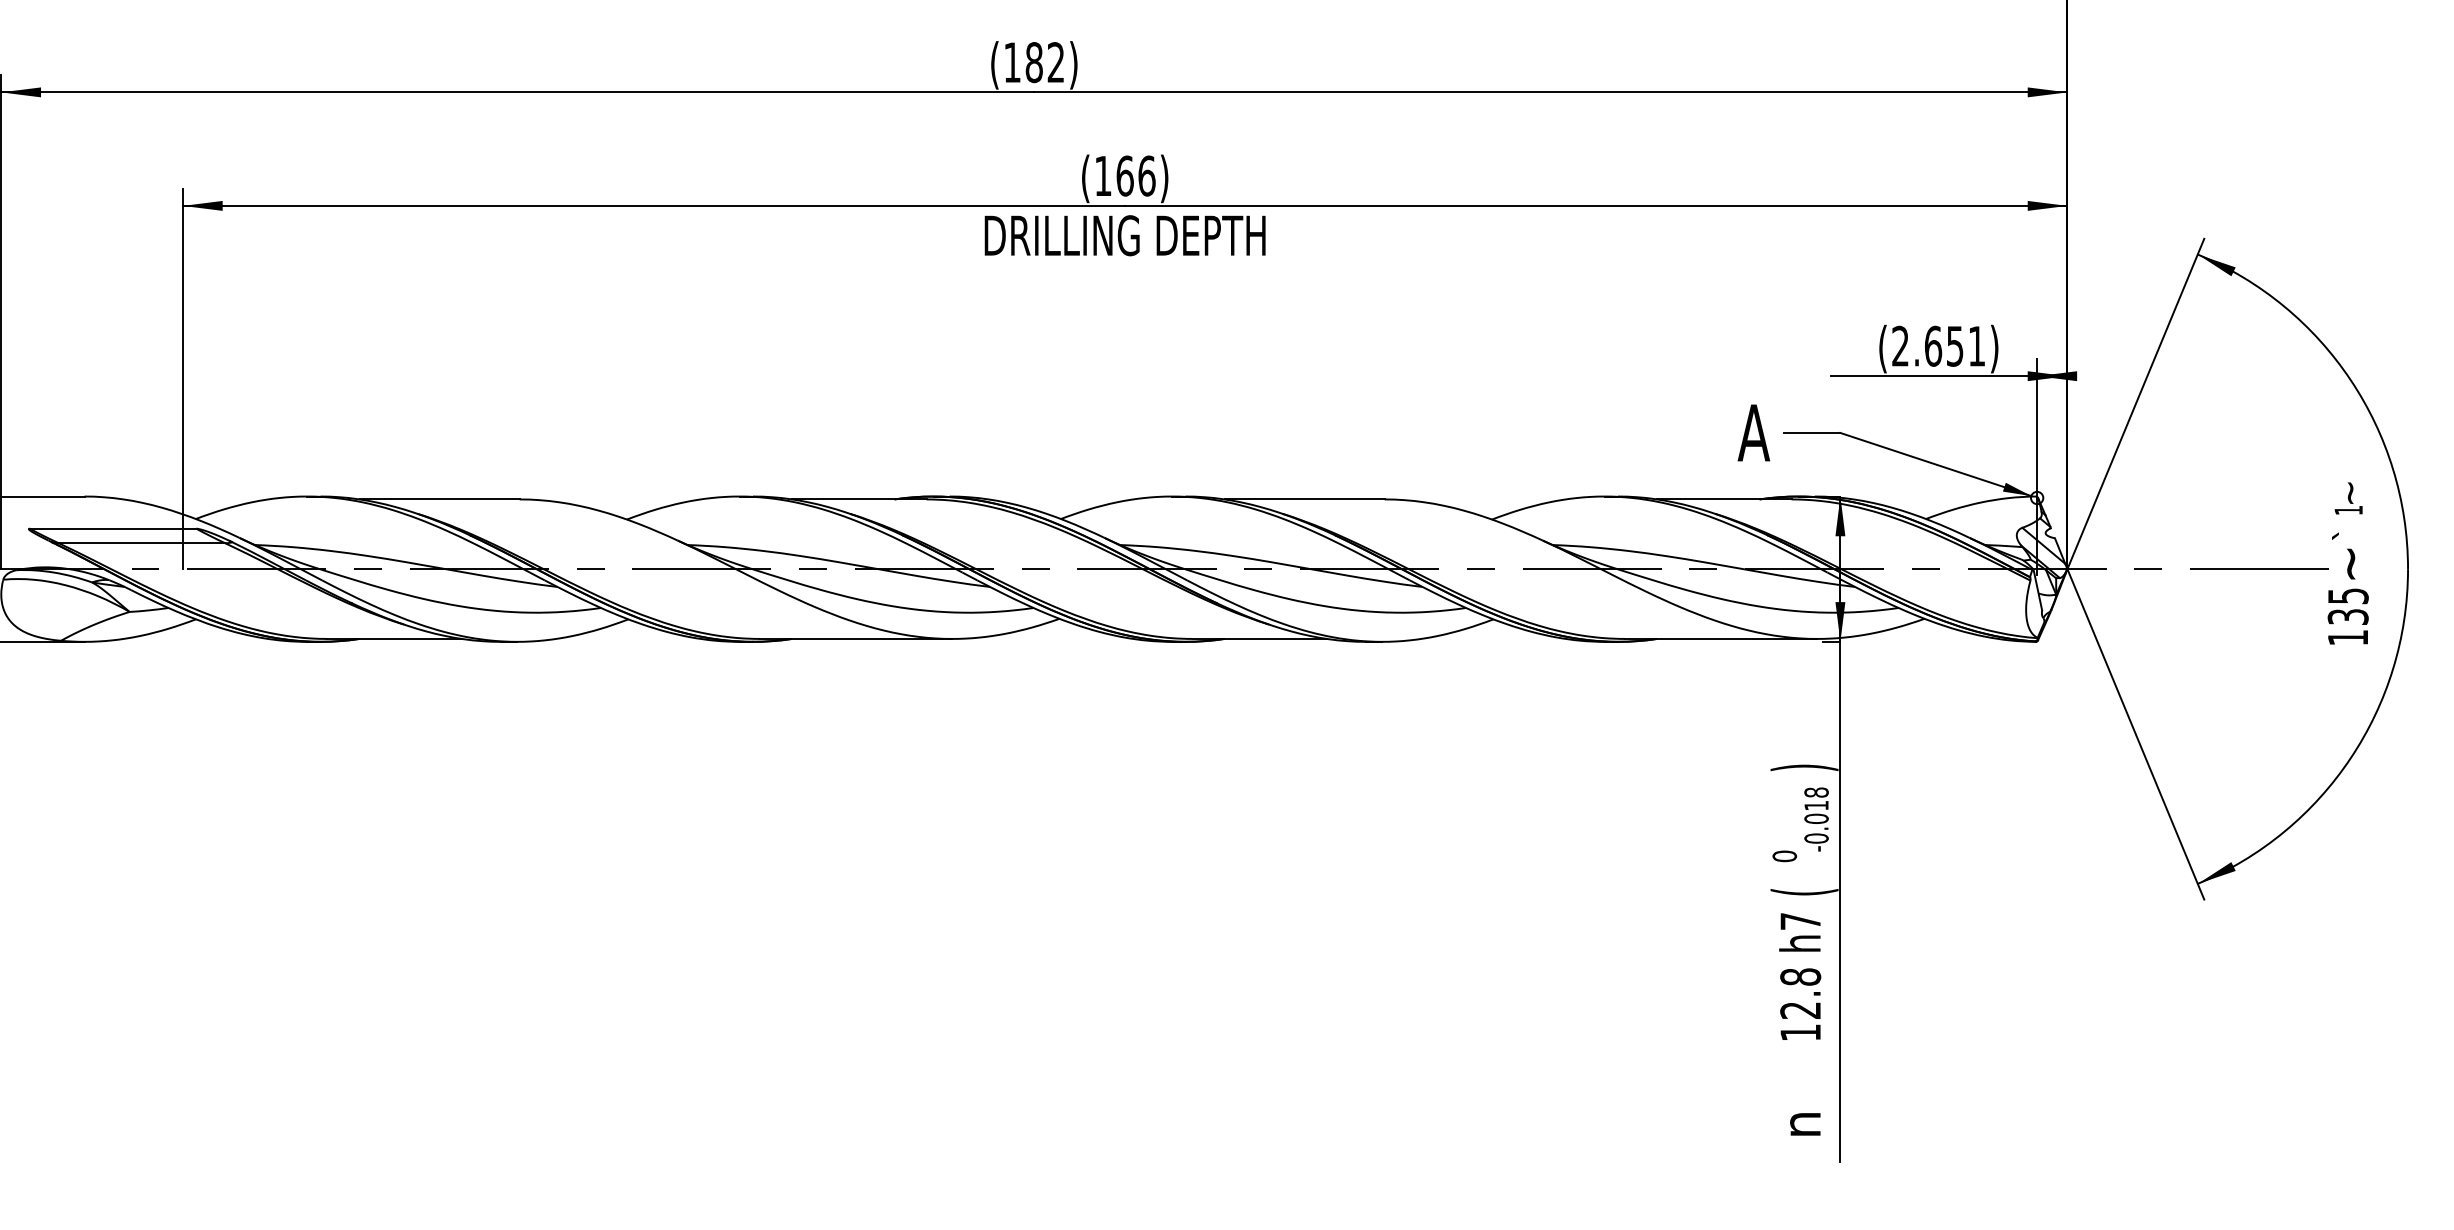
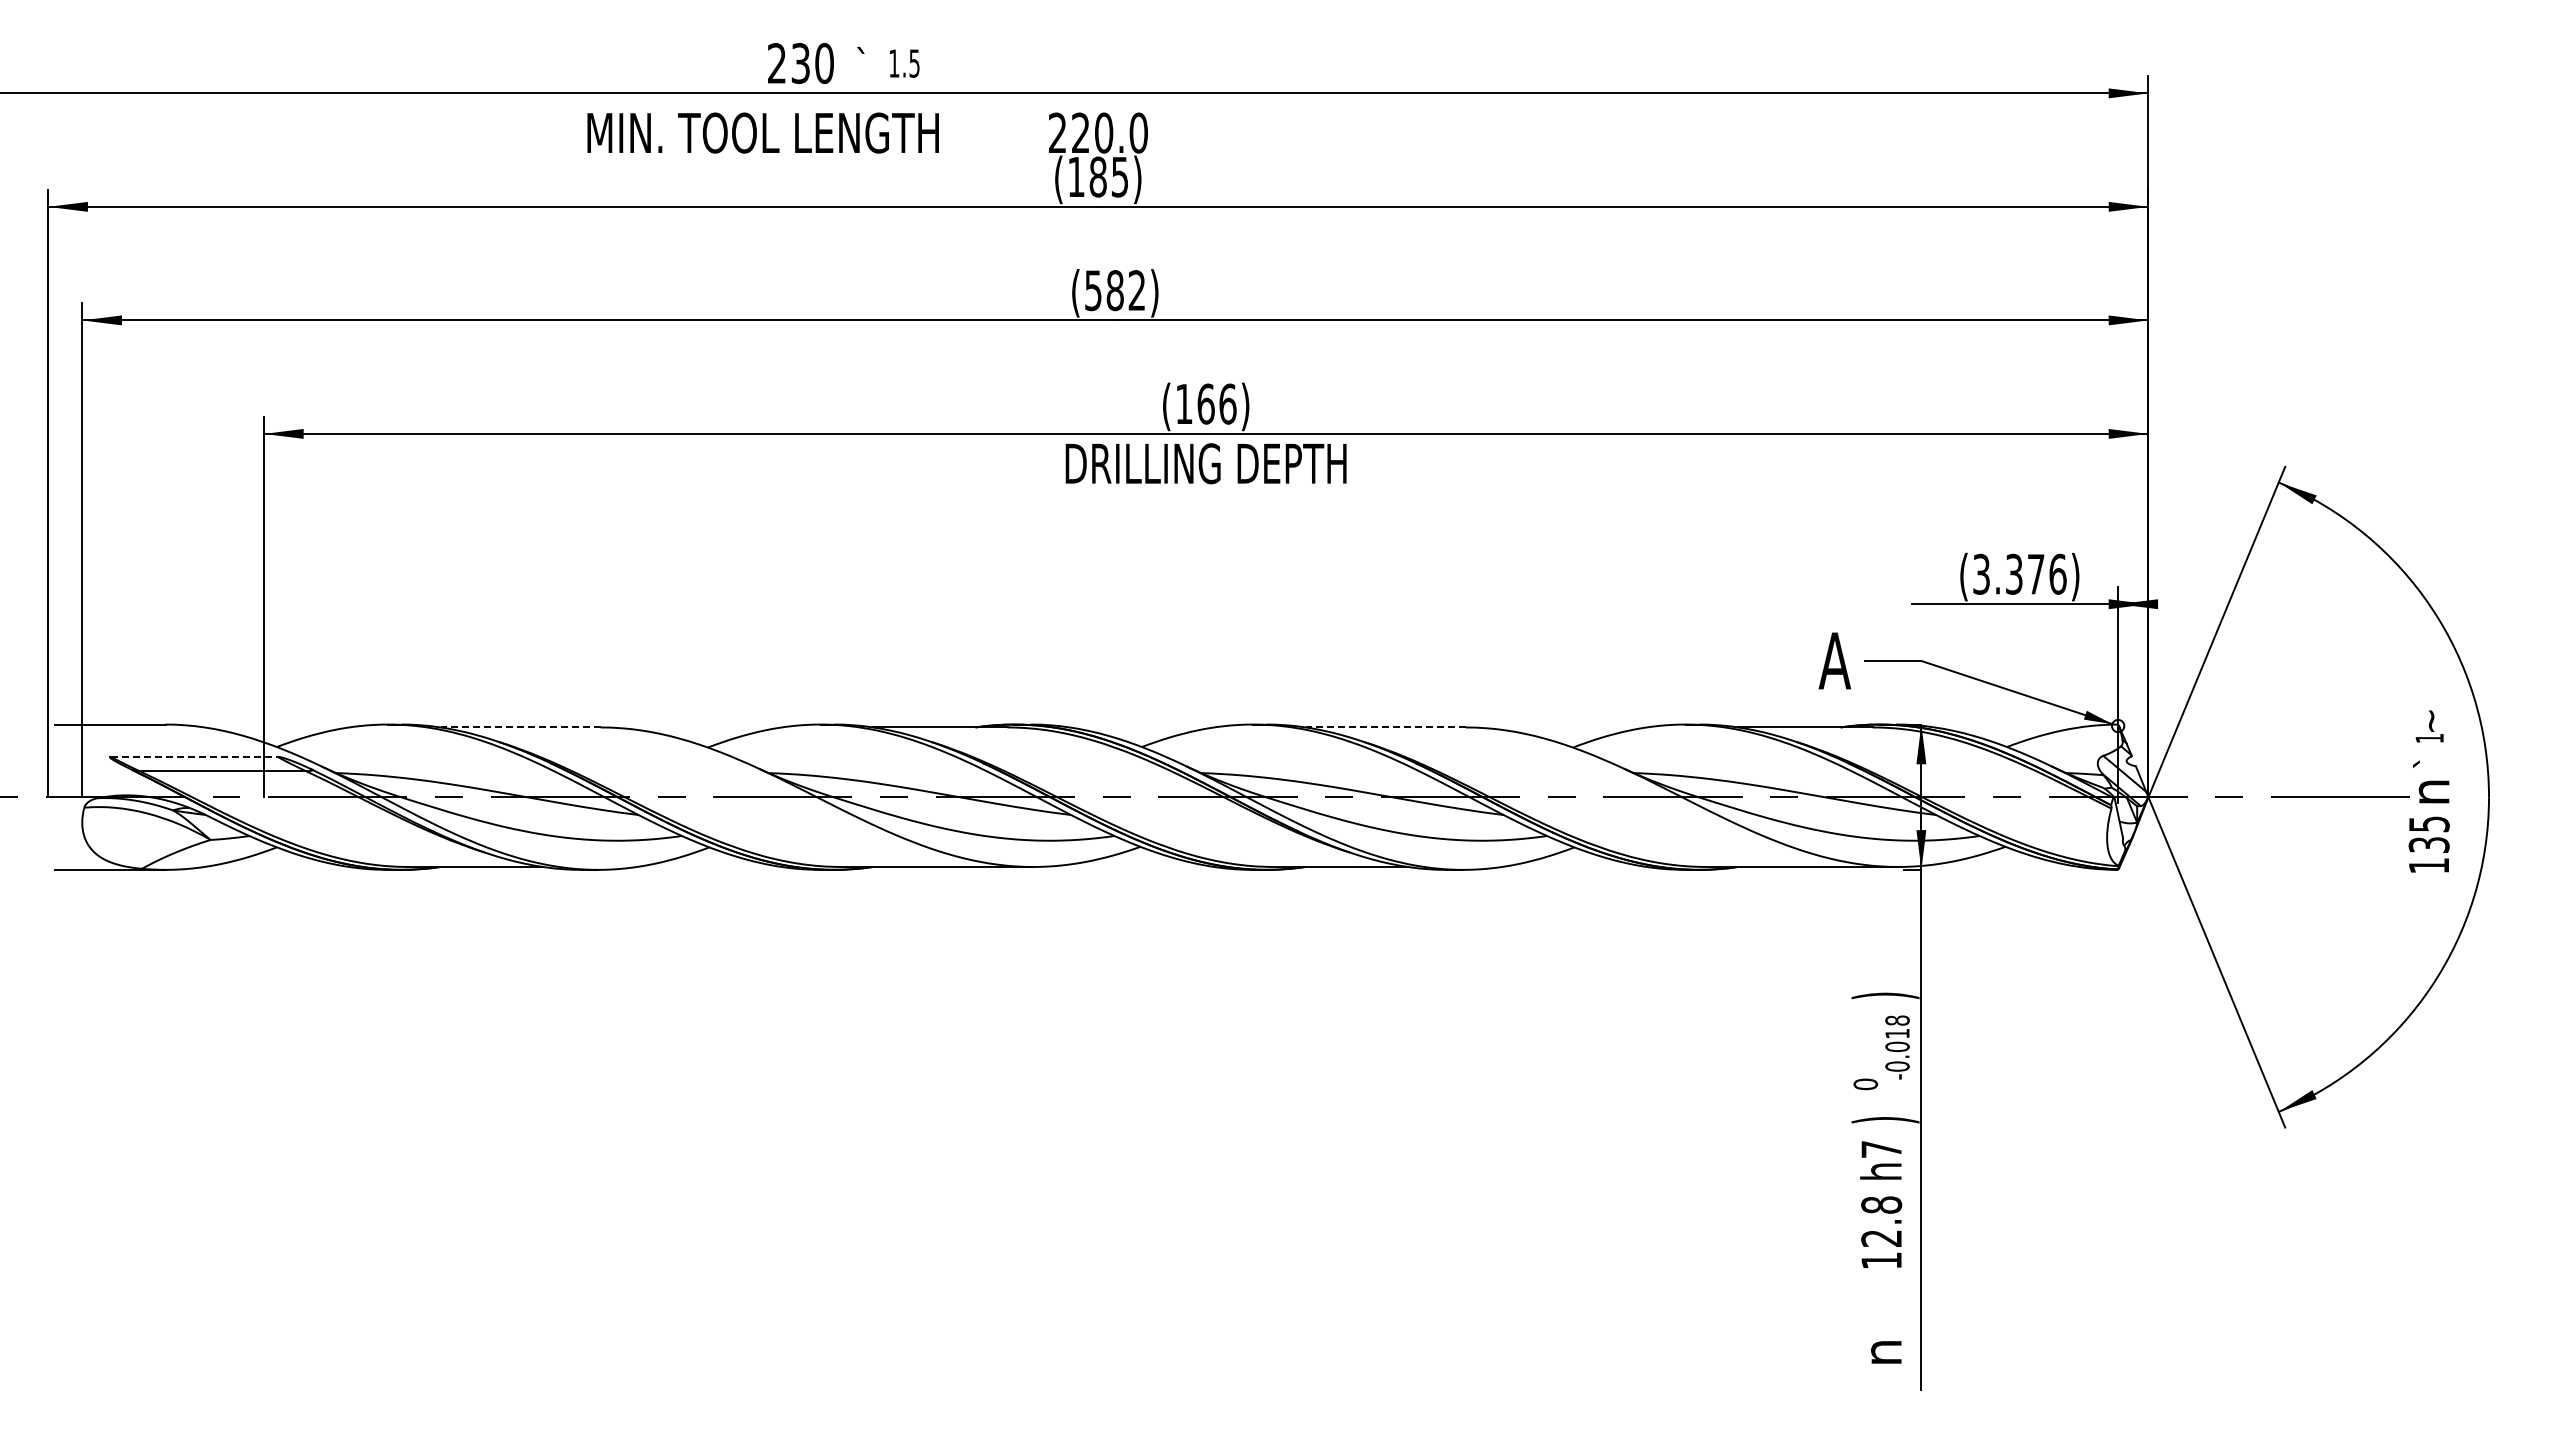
text: (1012, 62) -> (1093, 290), (182) -> (582)
text: (1938, 345) -> (2019, 573), (2.651) -> (3.376)
line: (439, 499) -> (520, 727), solid -> dashed
line: (1304, 499) -> (1385, 727), solid -> dashed
line: (113, 528) -> (194, 756), solid -> dashed
text: (2352, 563) -> (2433, 791), ~ -> n
text: (1804, 892) -> (1885, 1120), ( -> )

